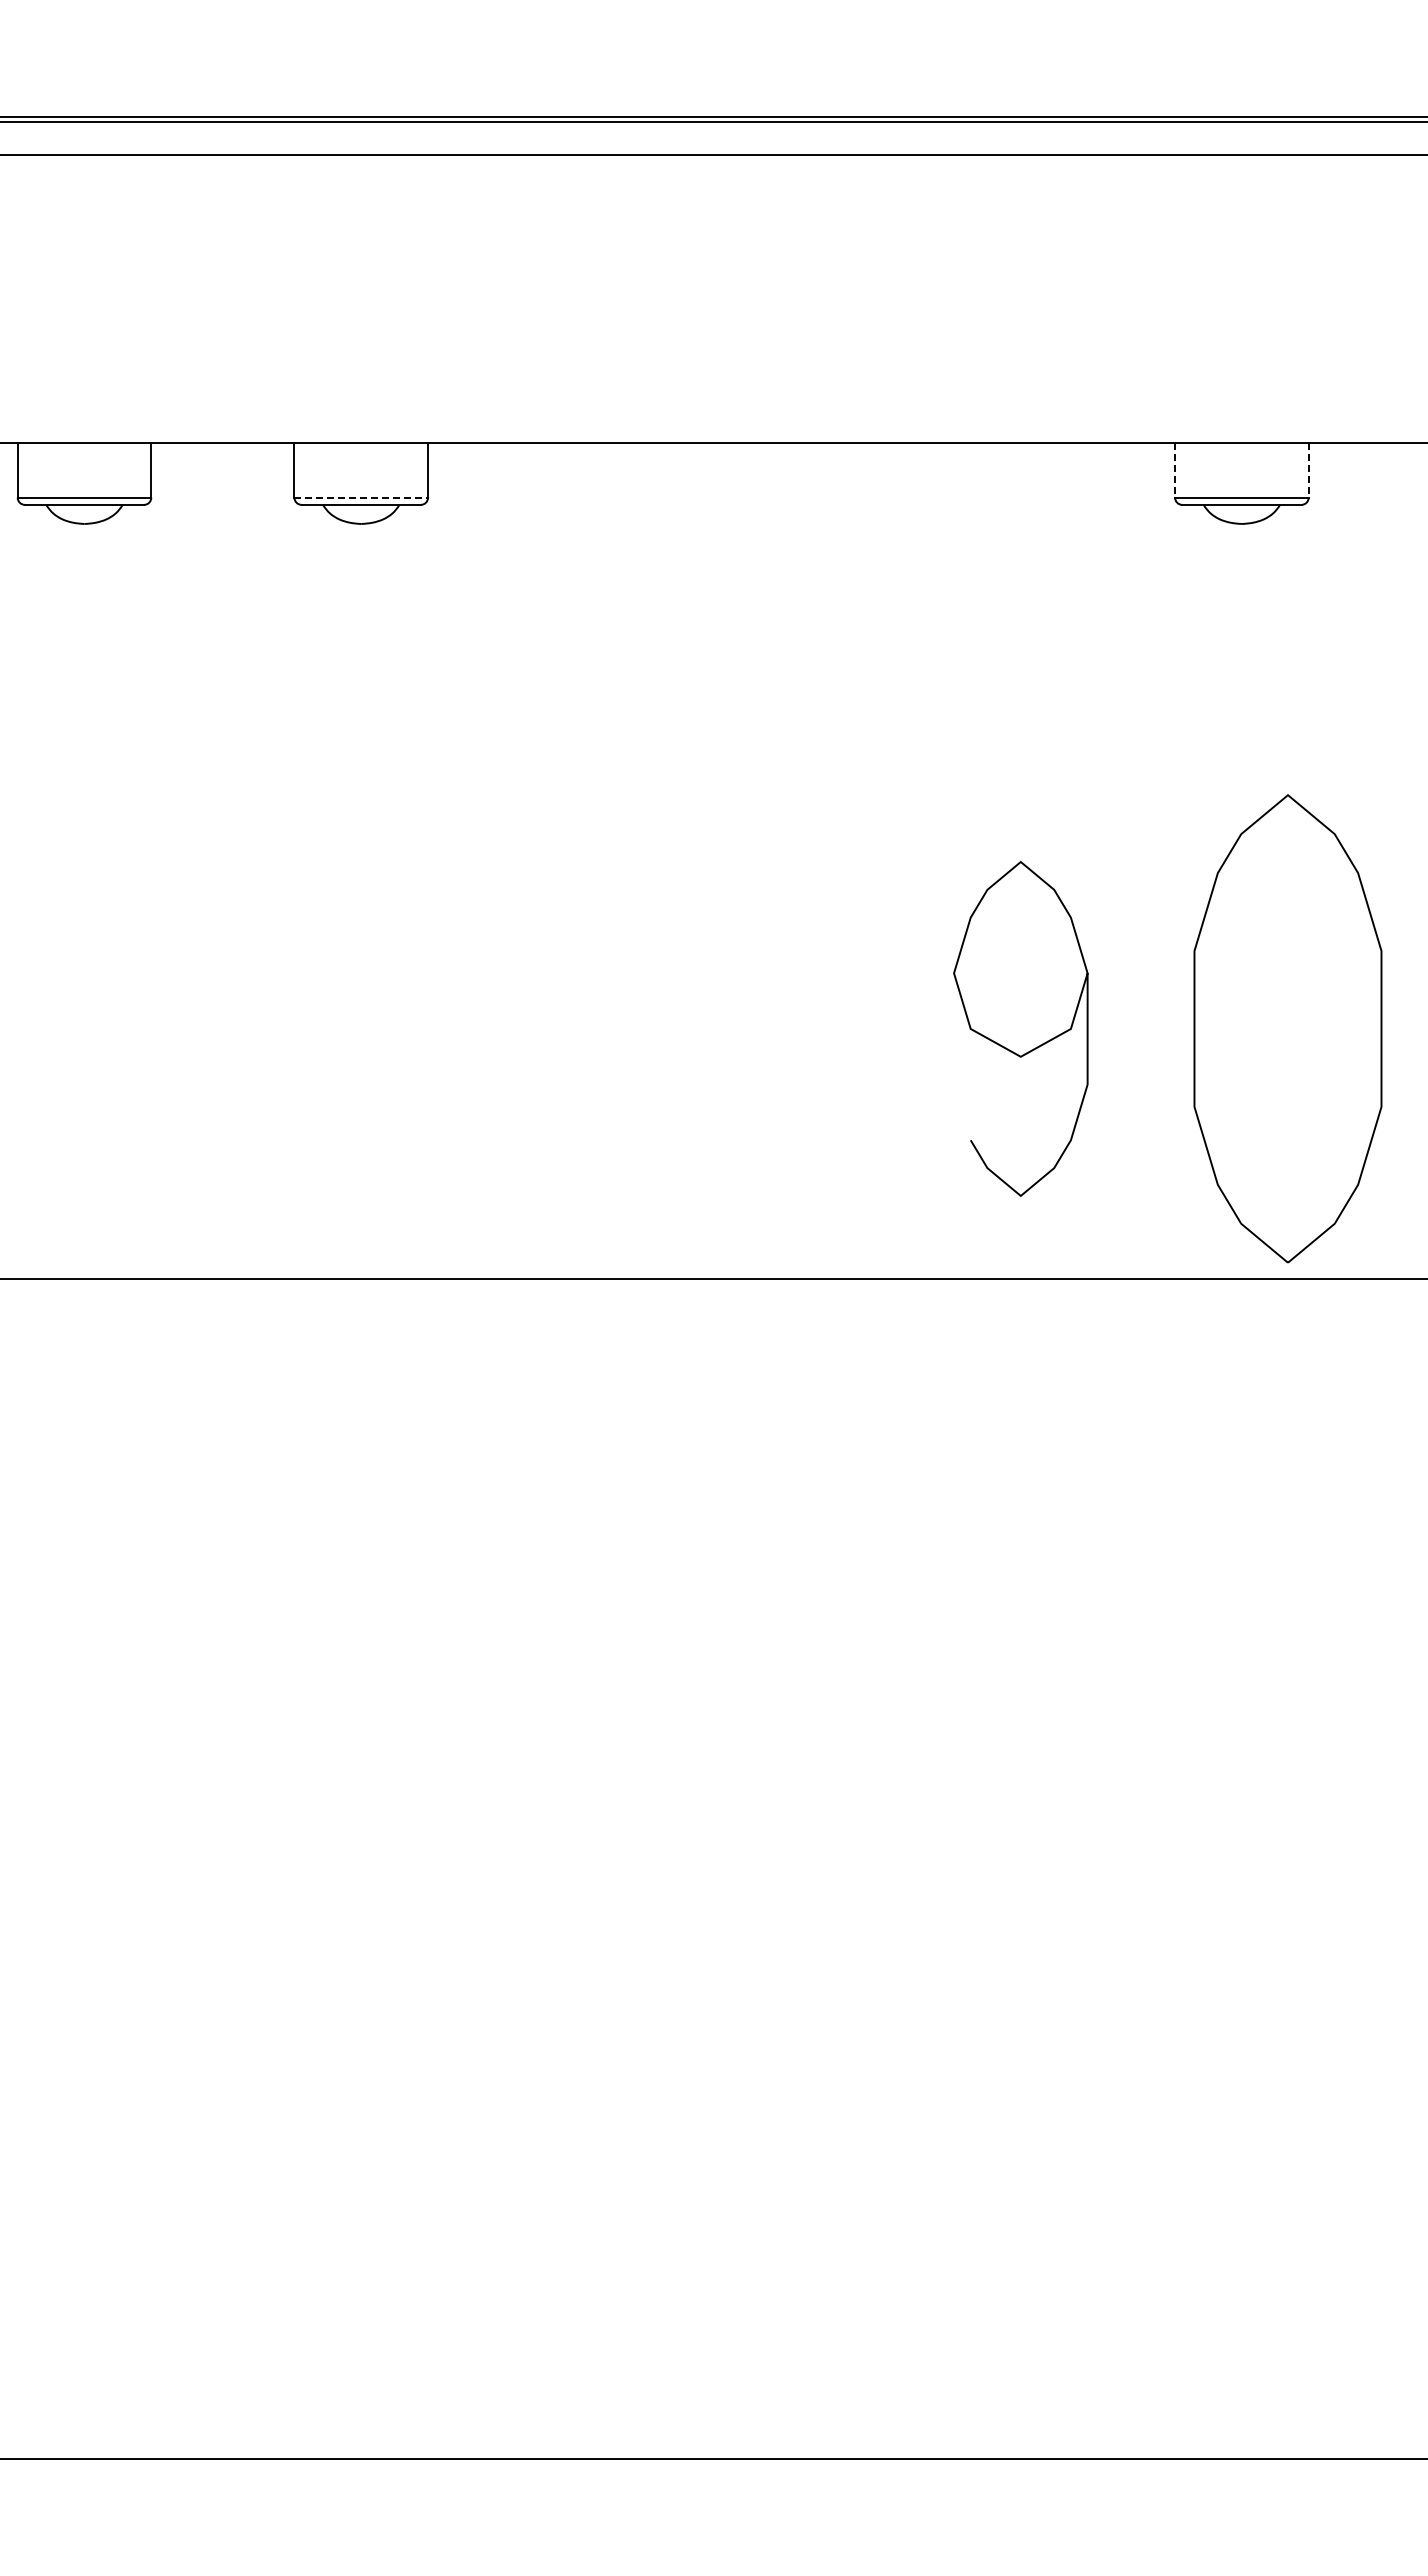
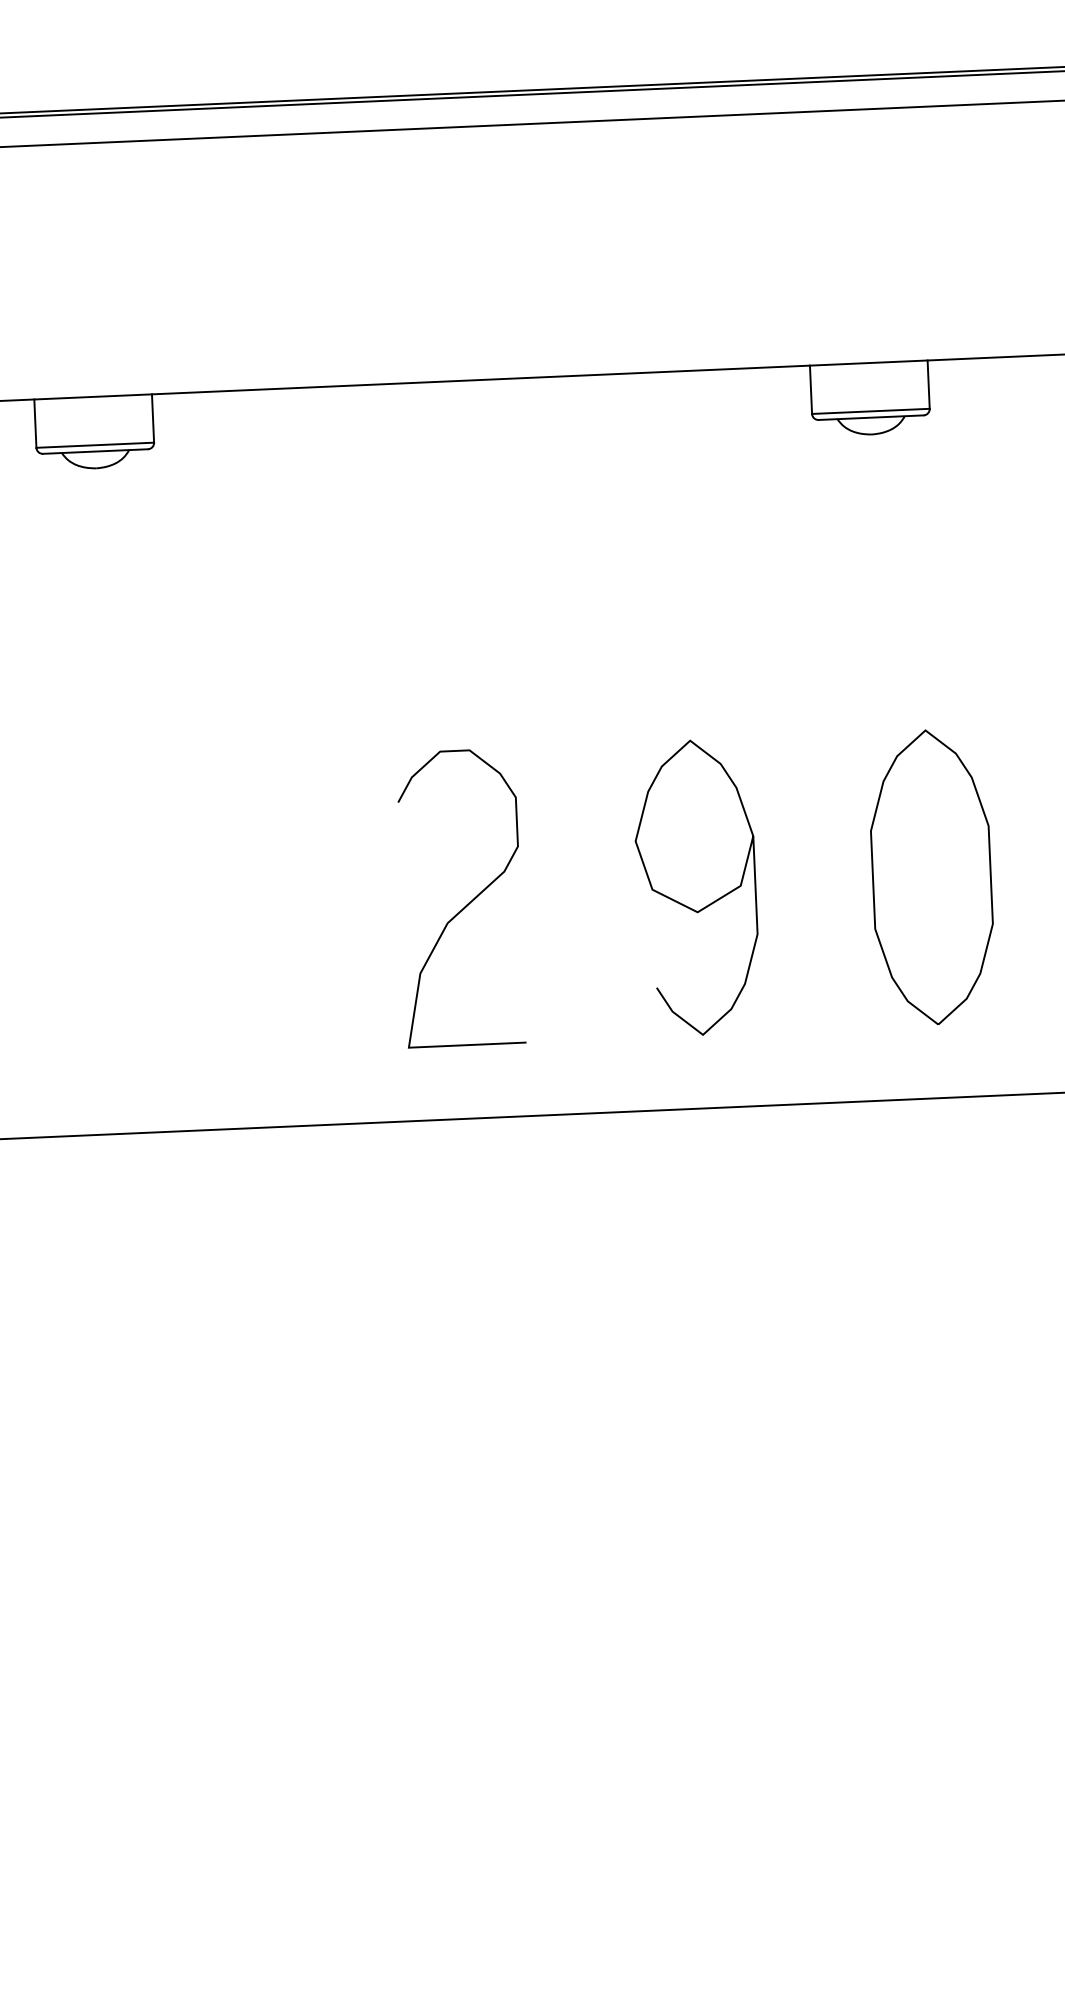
line: (1175, 470) -> (811, 389), dashed -> solid
line: (1308, 470) -> (928, 384), dashed -> solid
line: (361, 497) -> (95, 445), dashed -> solid
part: (1287, 1028) -> (931, 877), size x0.71
curve: (760, 1035) -> (467, 903), added

